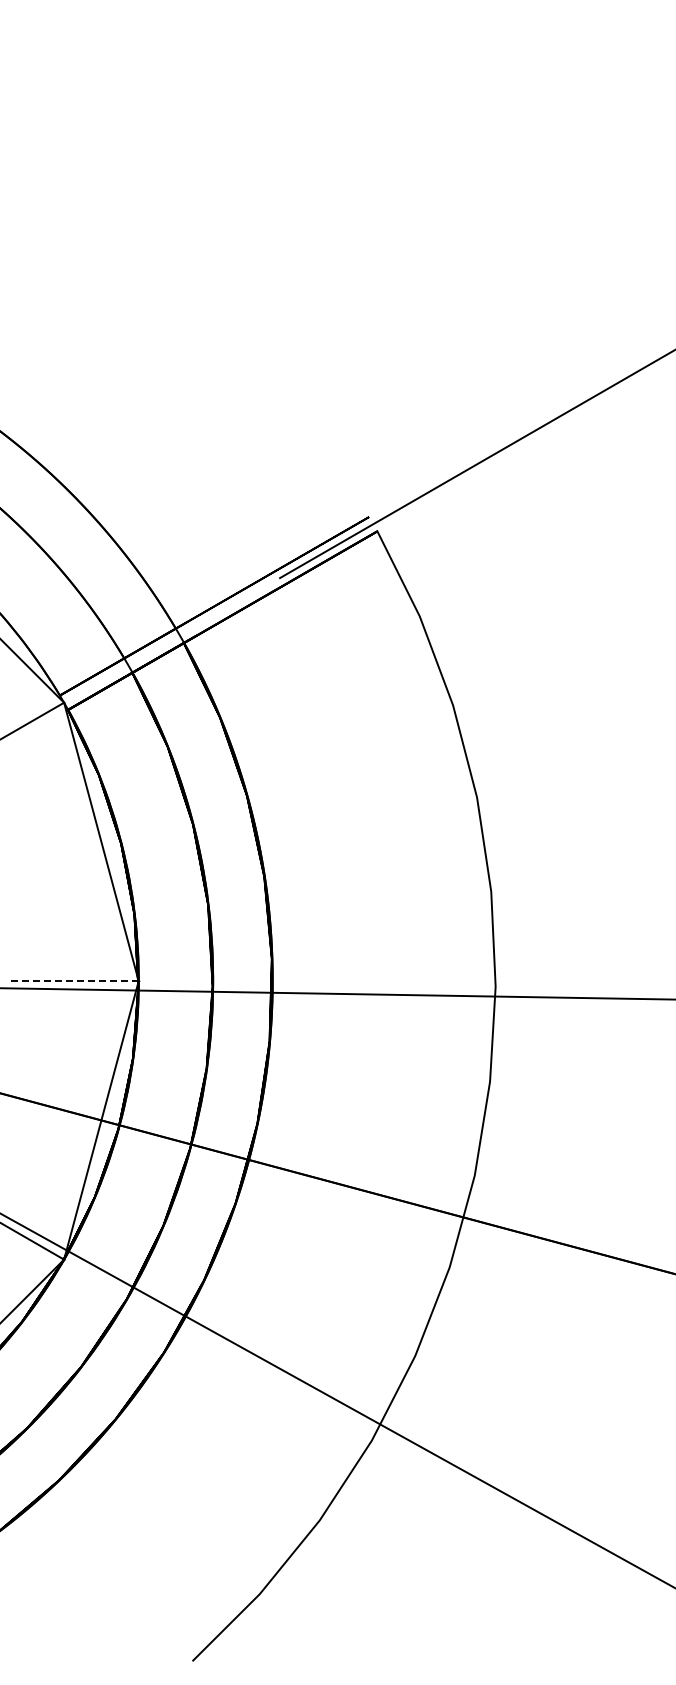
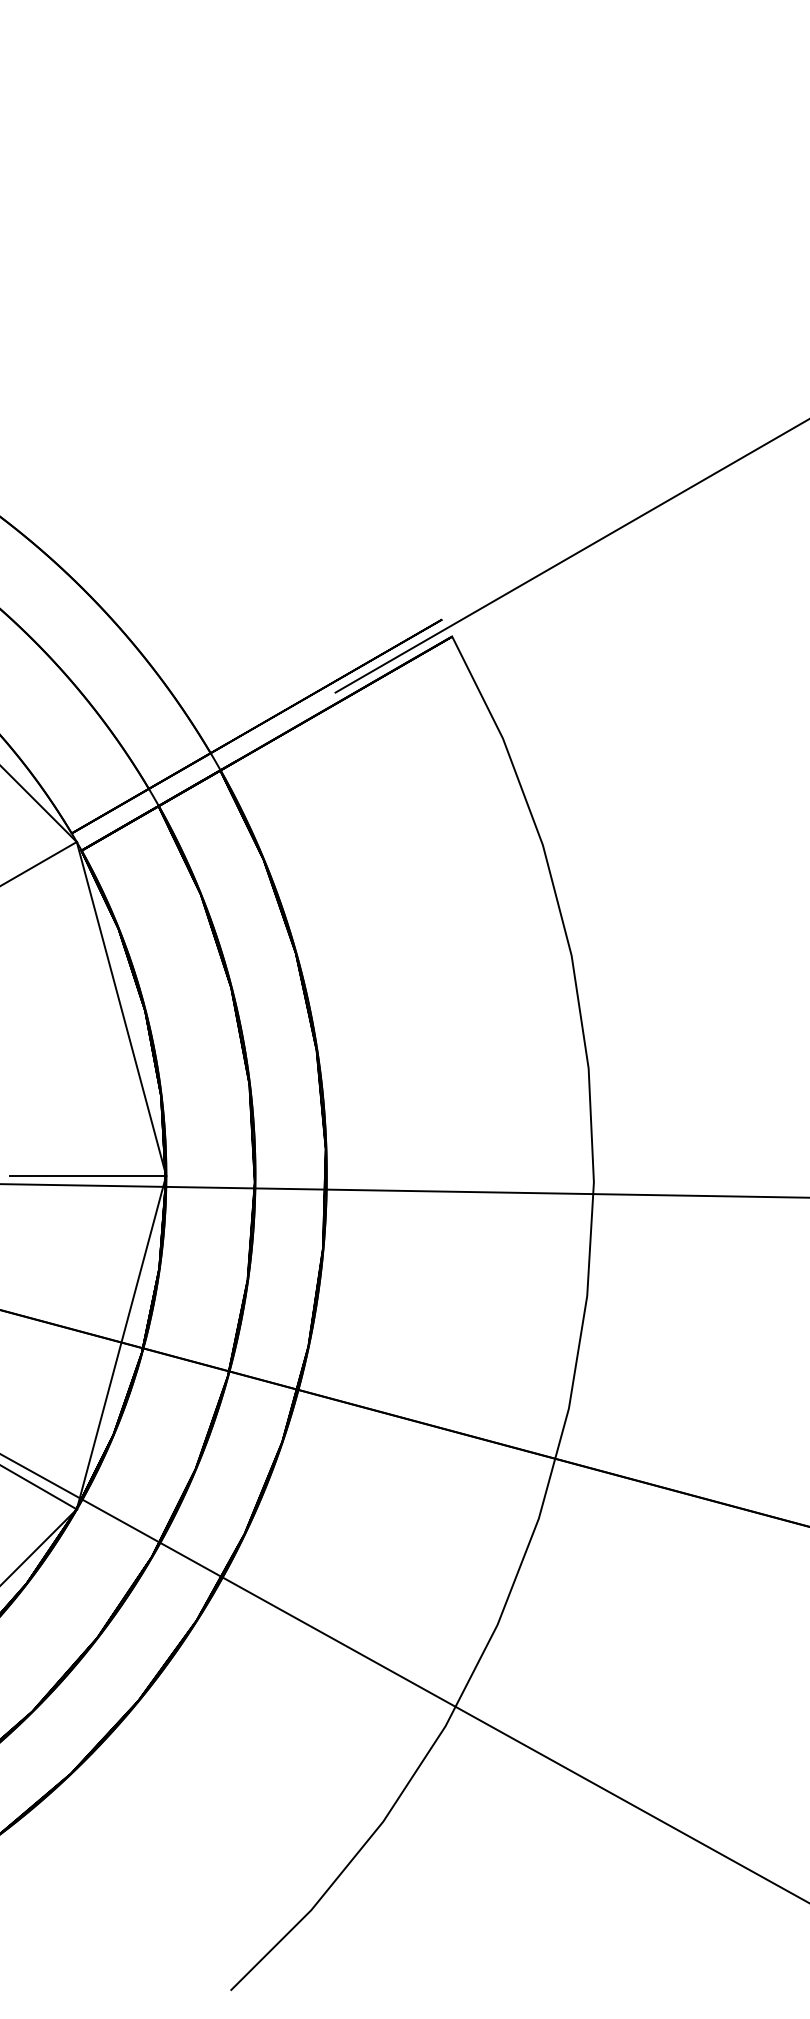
line: (72, 981) -> (86, 1176), dashed -> solid

